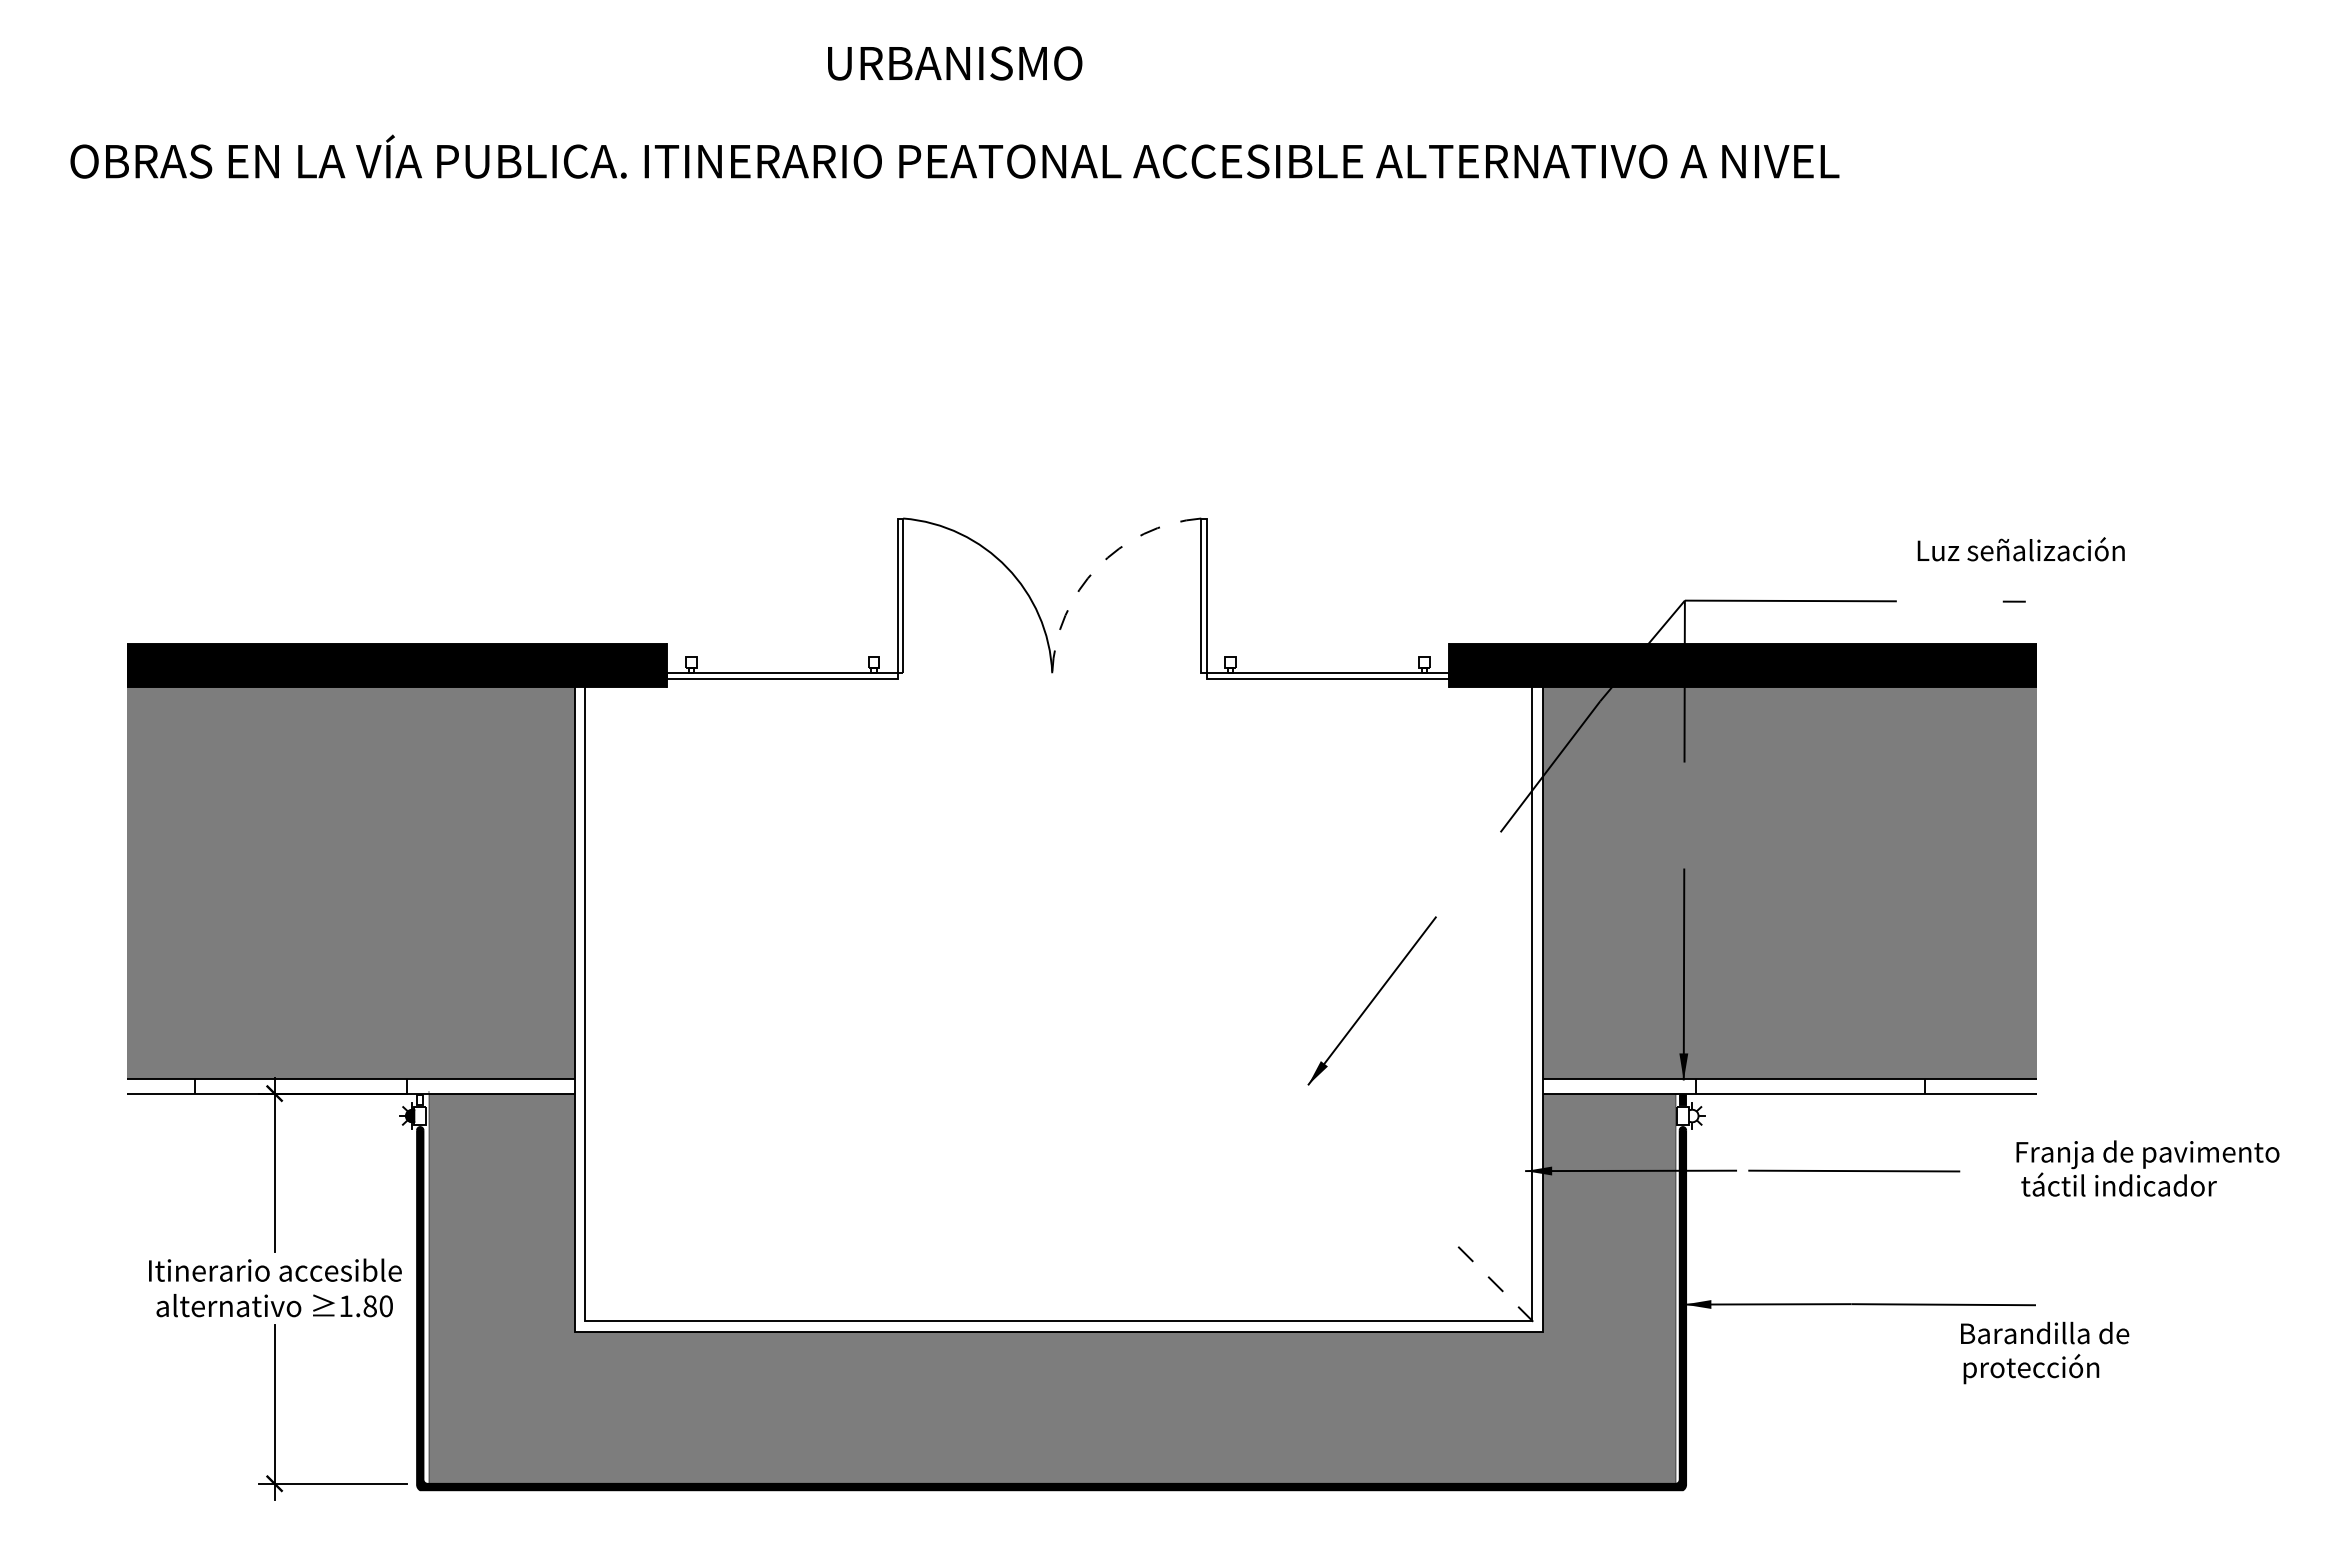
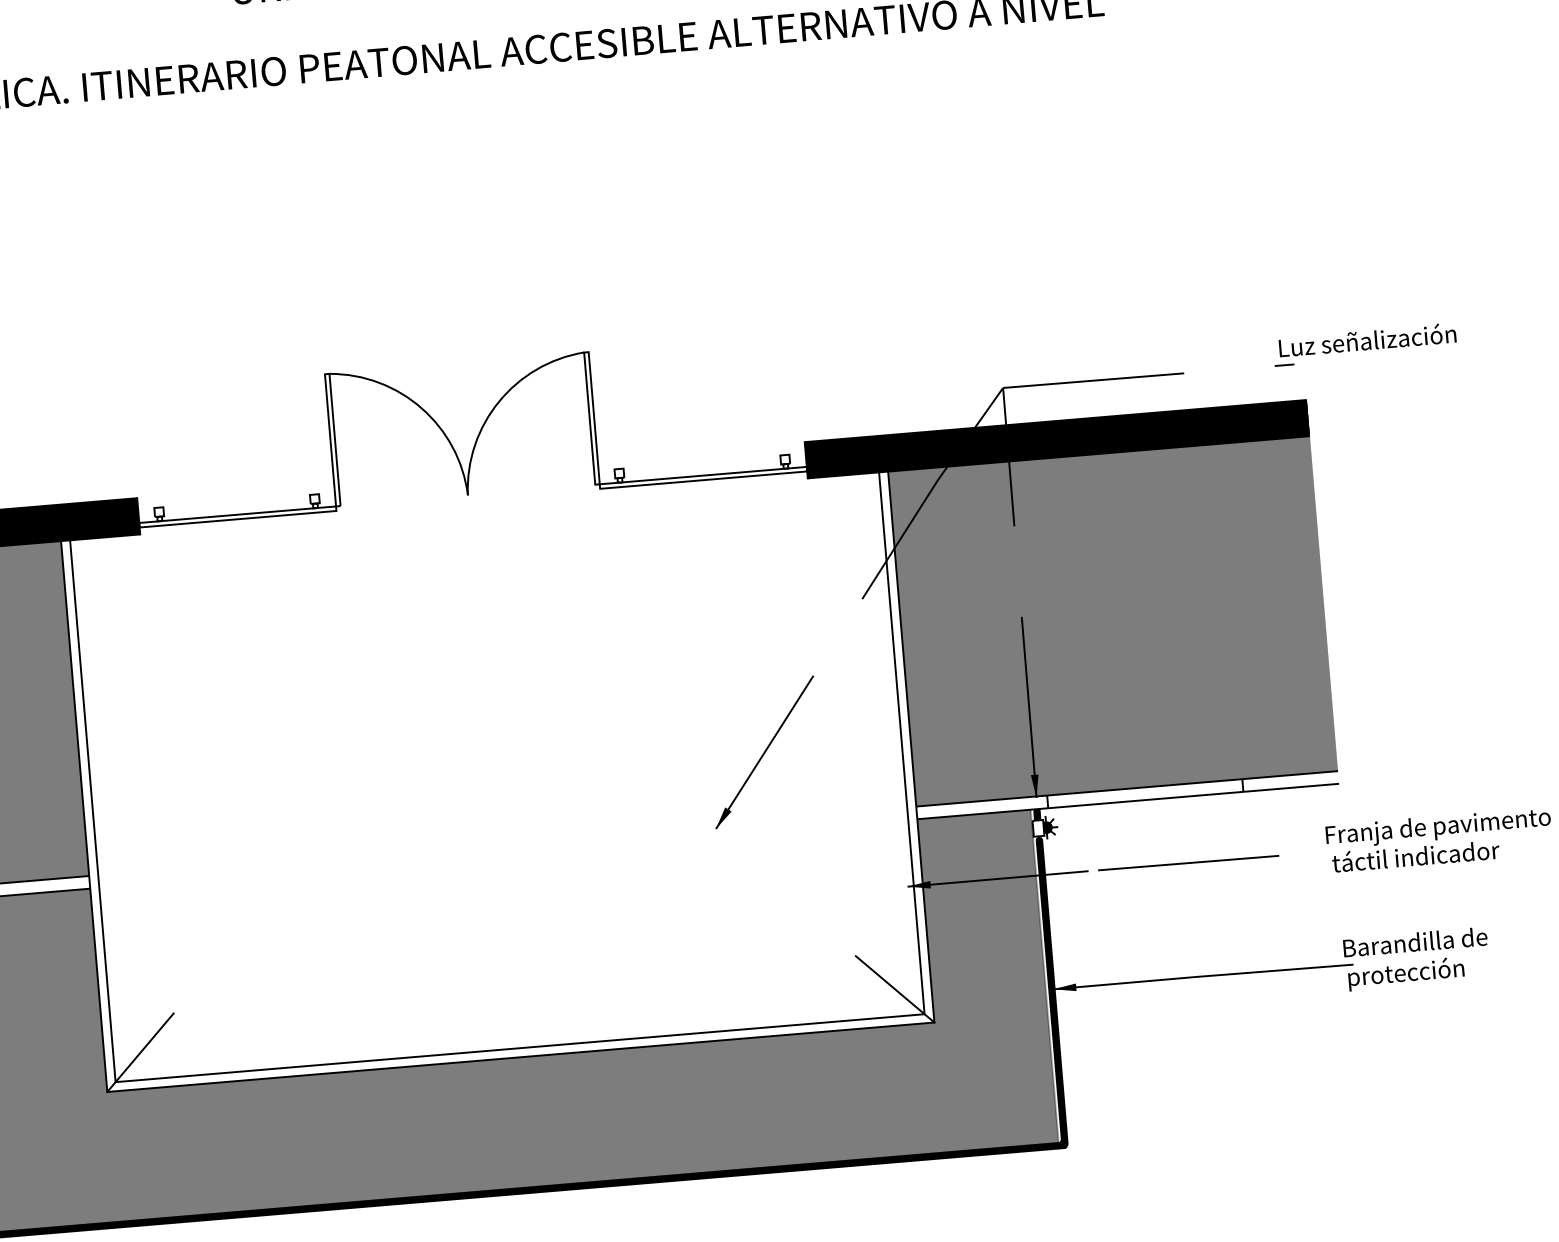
text: (2020, 549) -> (1366, 340), moved
arc: (1097, 567) -> (498, 401), dashed -> solid
fill: (1693, 1115) -> (1047, 827), added
line: (616, 1288) -> (139, 1052), added
line: (1500, 1289) -> (895, 989), dashed -> solid
text: (2045, 1352) -> (1417, 958), moved

